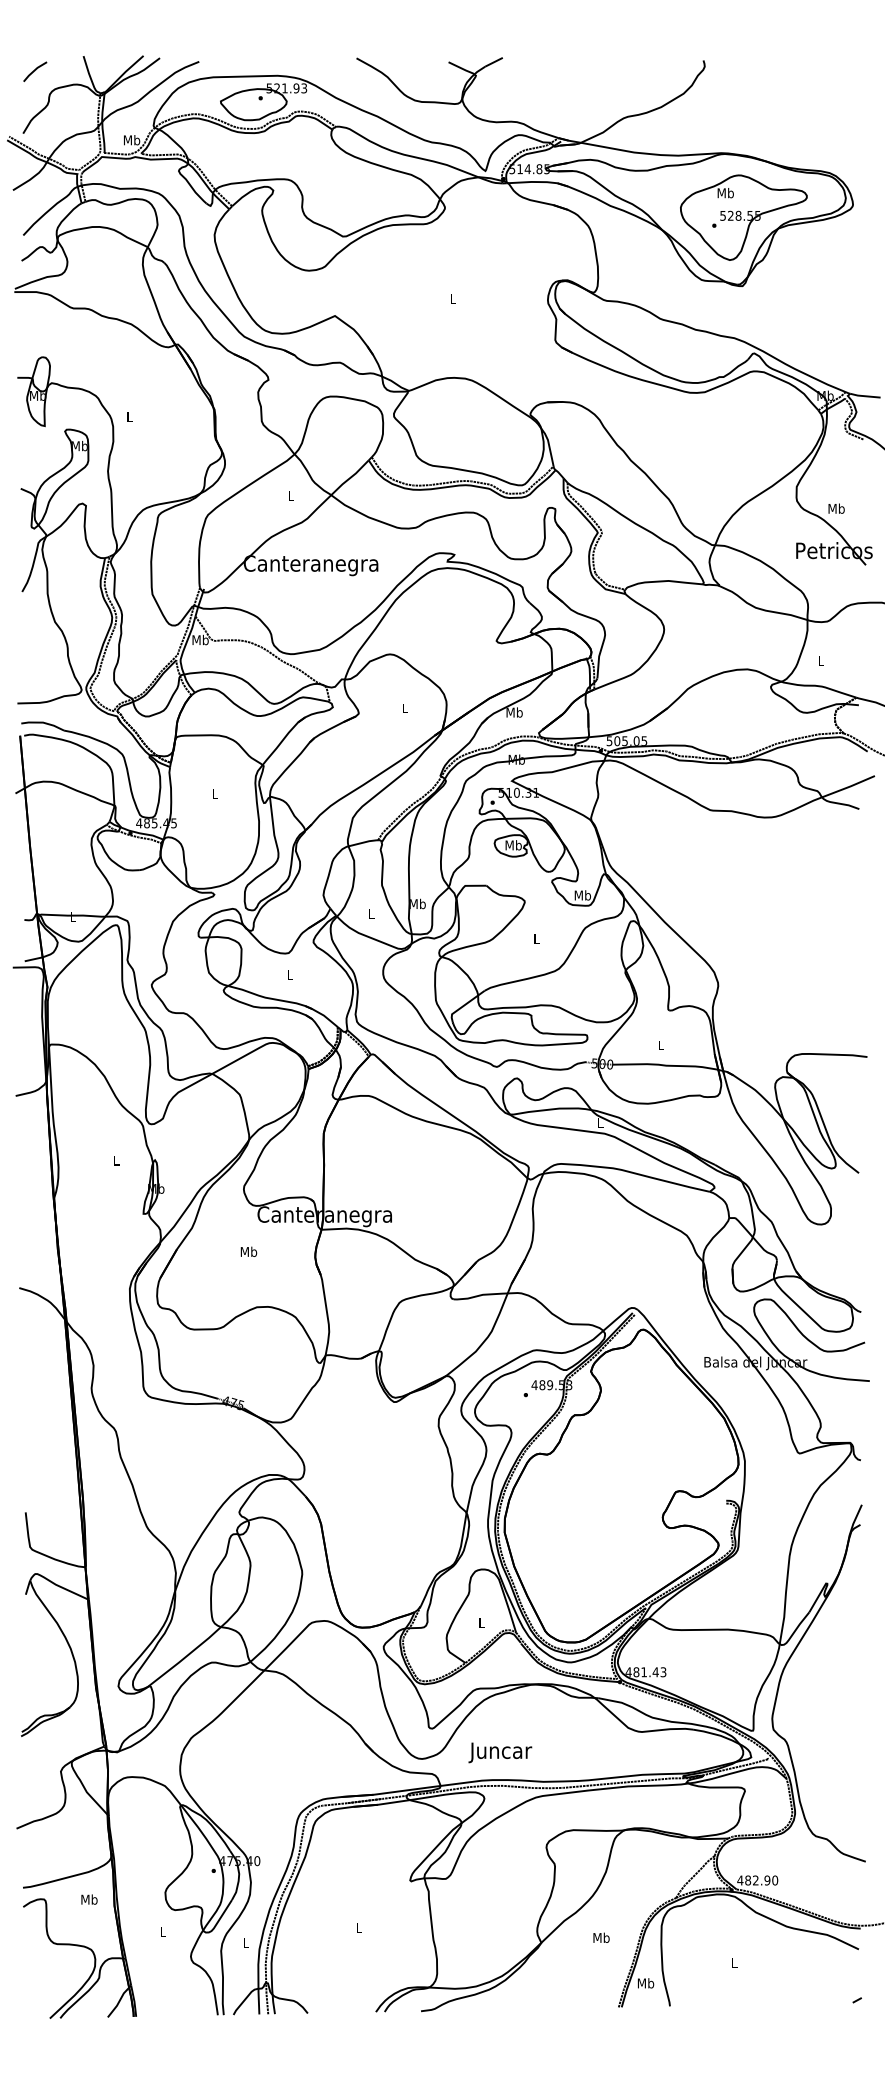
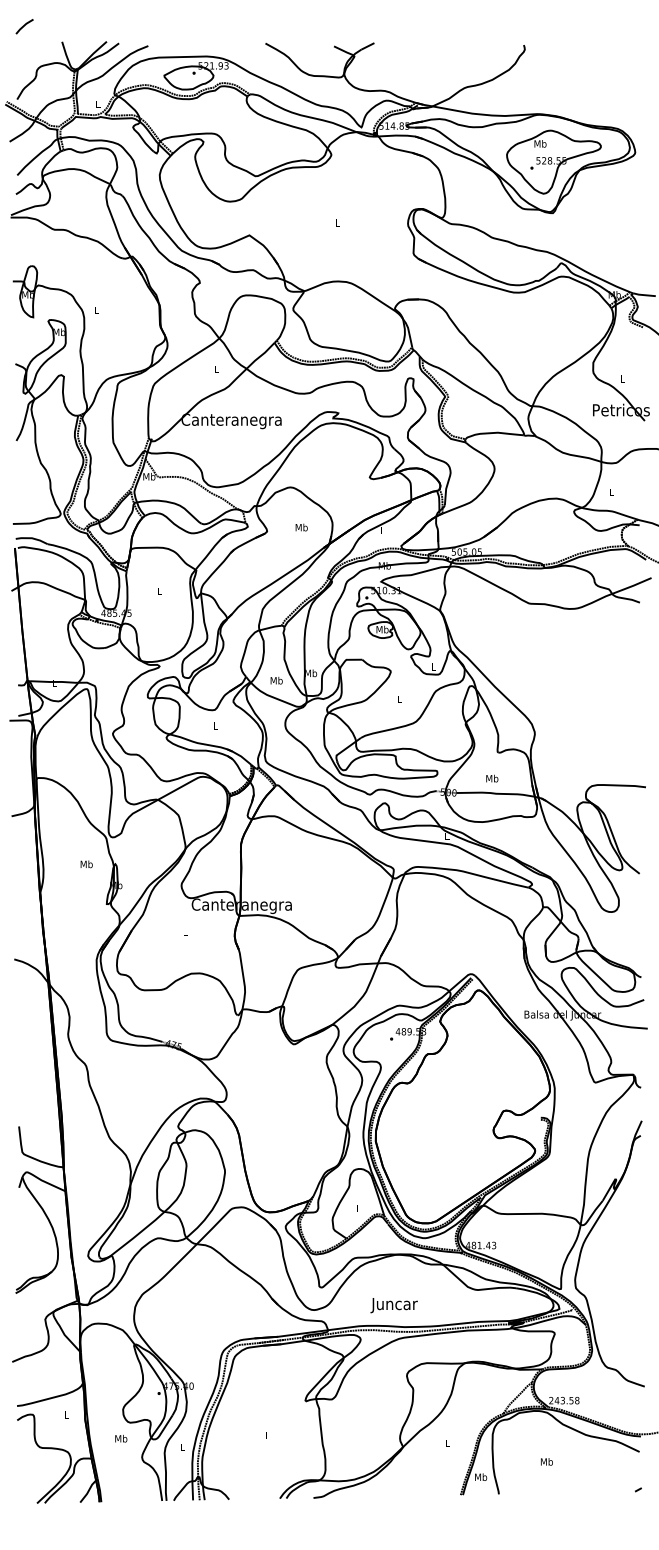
line: (35, 70) -> (24, 25), moved
text: (132, 140) -> (98, 104), Mb -> L
text: (836, 508) -> (622, 378), Mb -> L
text: (405, 708) -> (301, 527), L -> Mb
text: (514, 712) -> (383, 530), Mb -> L
text: (582, 895) -> (433, 667), Mb -> L
text: (371, 913) -> (276, 680), L -> Mb
text: (661, 1045) -> (492, 778), L -> Mb
text: (116, 1160) -> (86, 864), L -> Mb
text: (248, 1251) -> (185, 932), Mb -> L
text: (500, 1752) -> (394, 1305), moved
text: (757, 1880) -> (564, 1400), 482.90 -> 243.58
text: (89, 1899) -> (66, 1414), Mb -> L
text: (162, 1931) -> (120, 1438), L -> Mb
text: (601, 1937) -> (447, 1443), Mb -> L
text: (734, 1962) -> (546, 1461), L -> Mb

